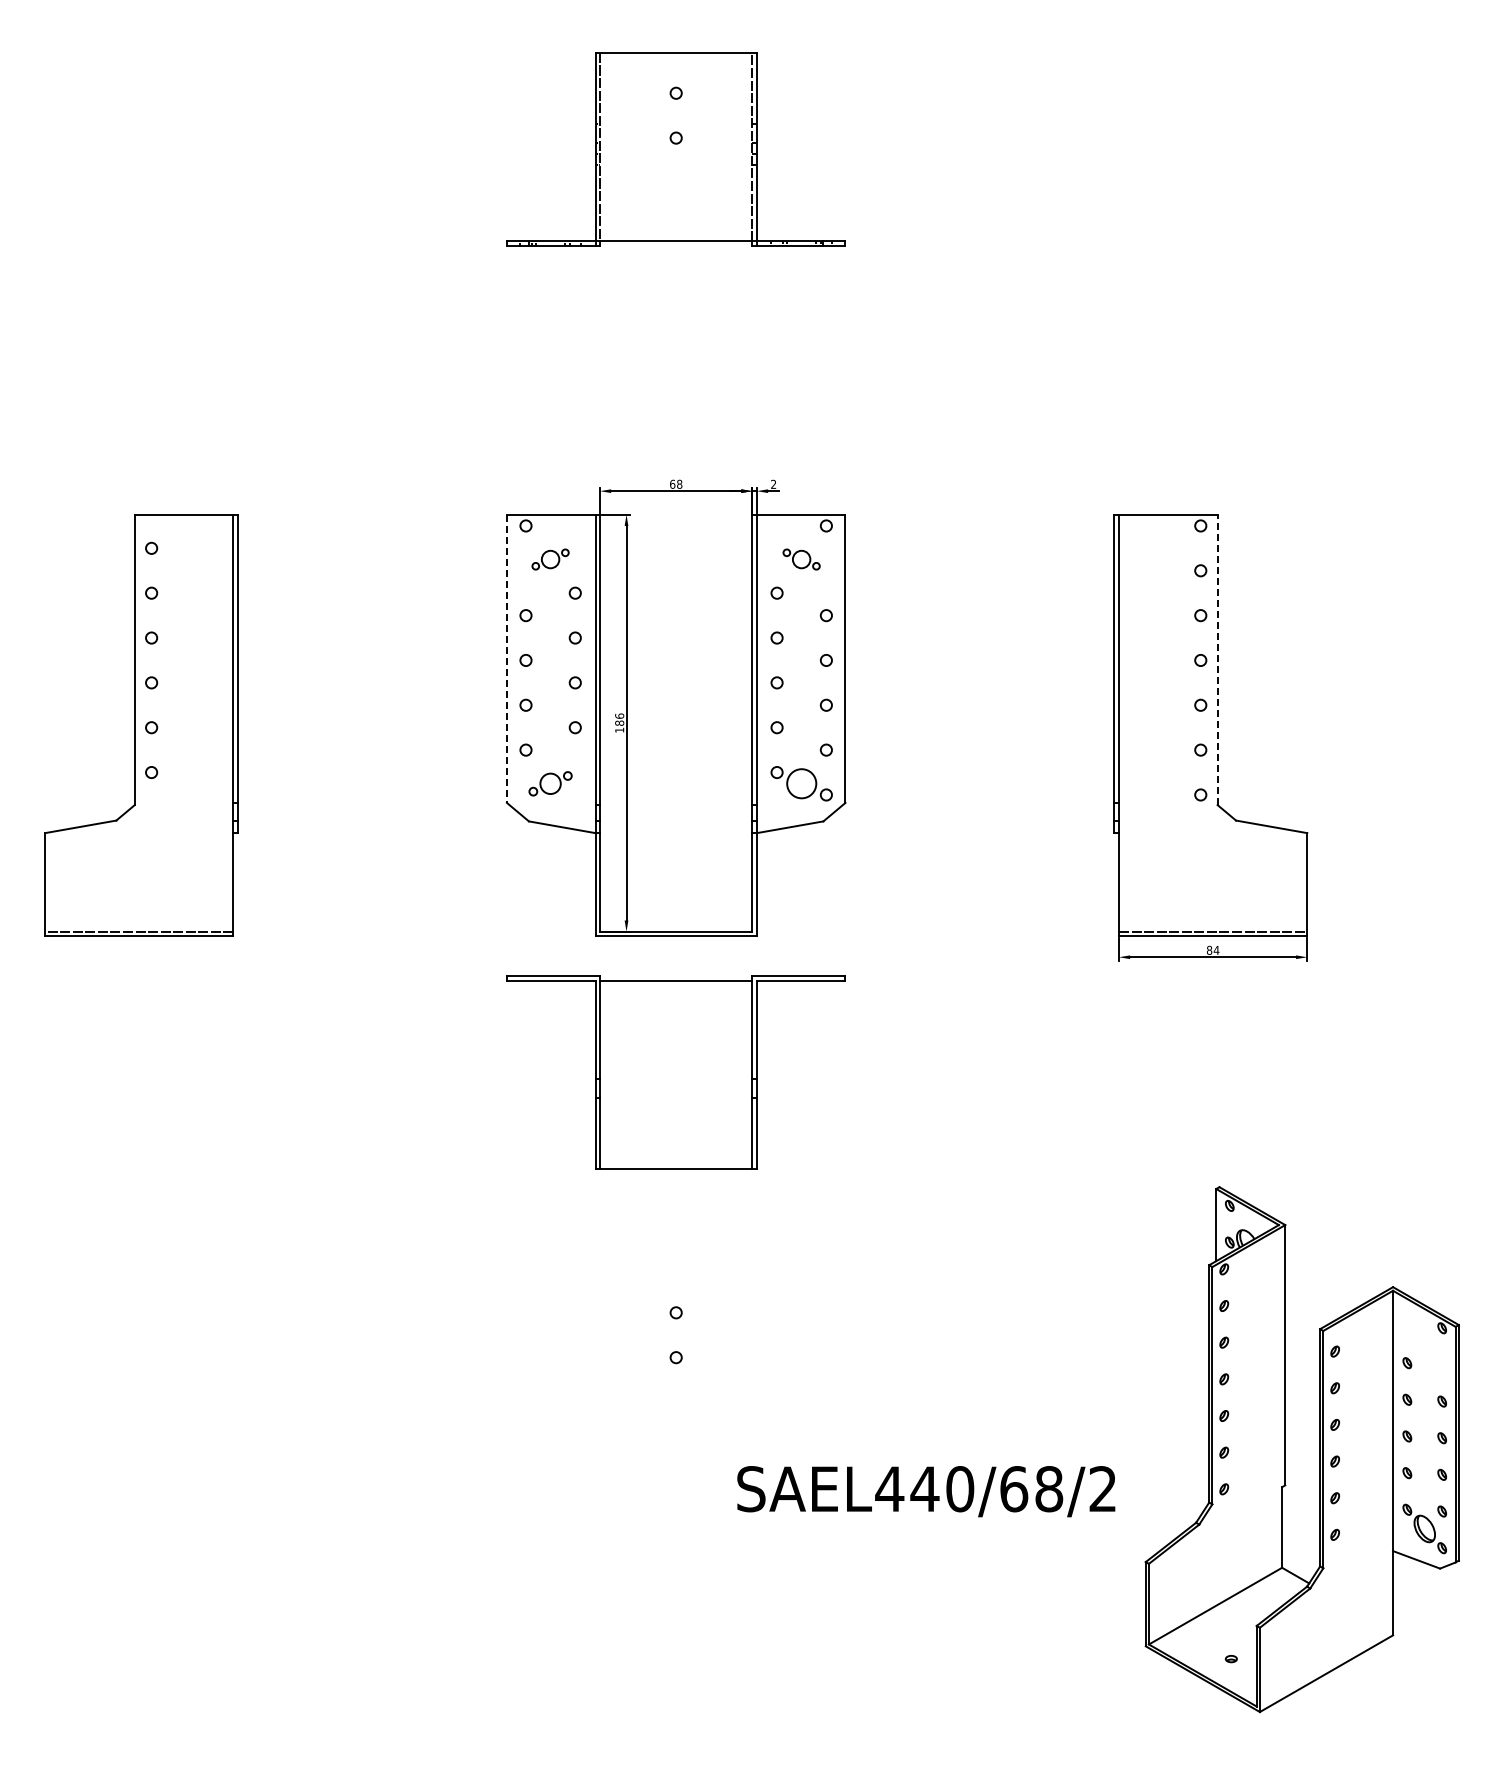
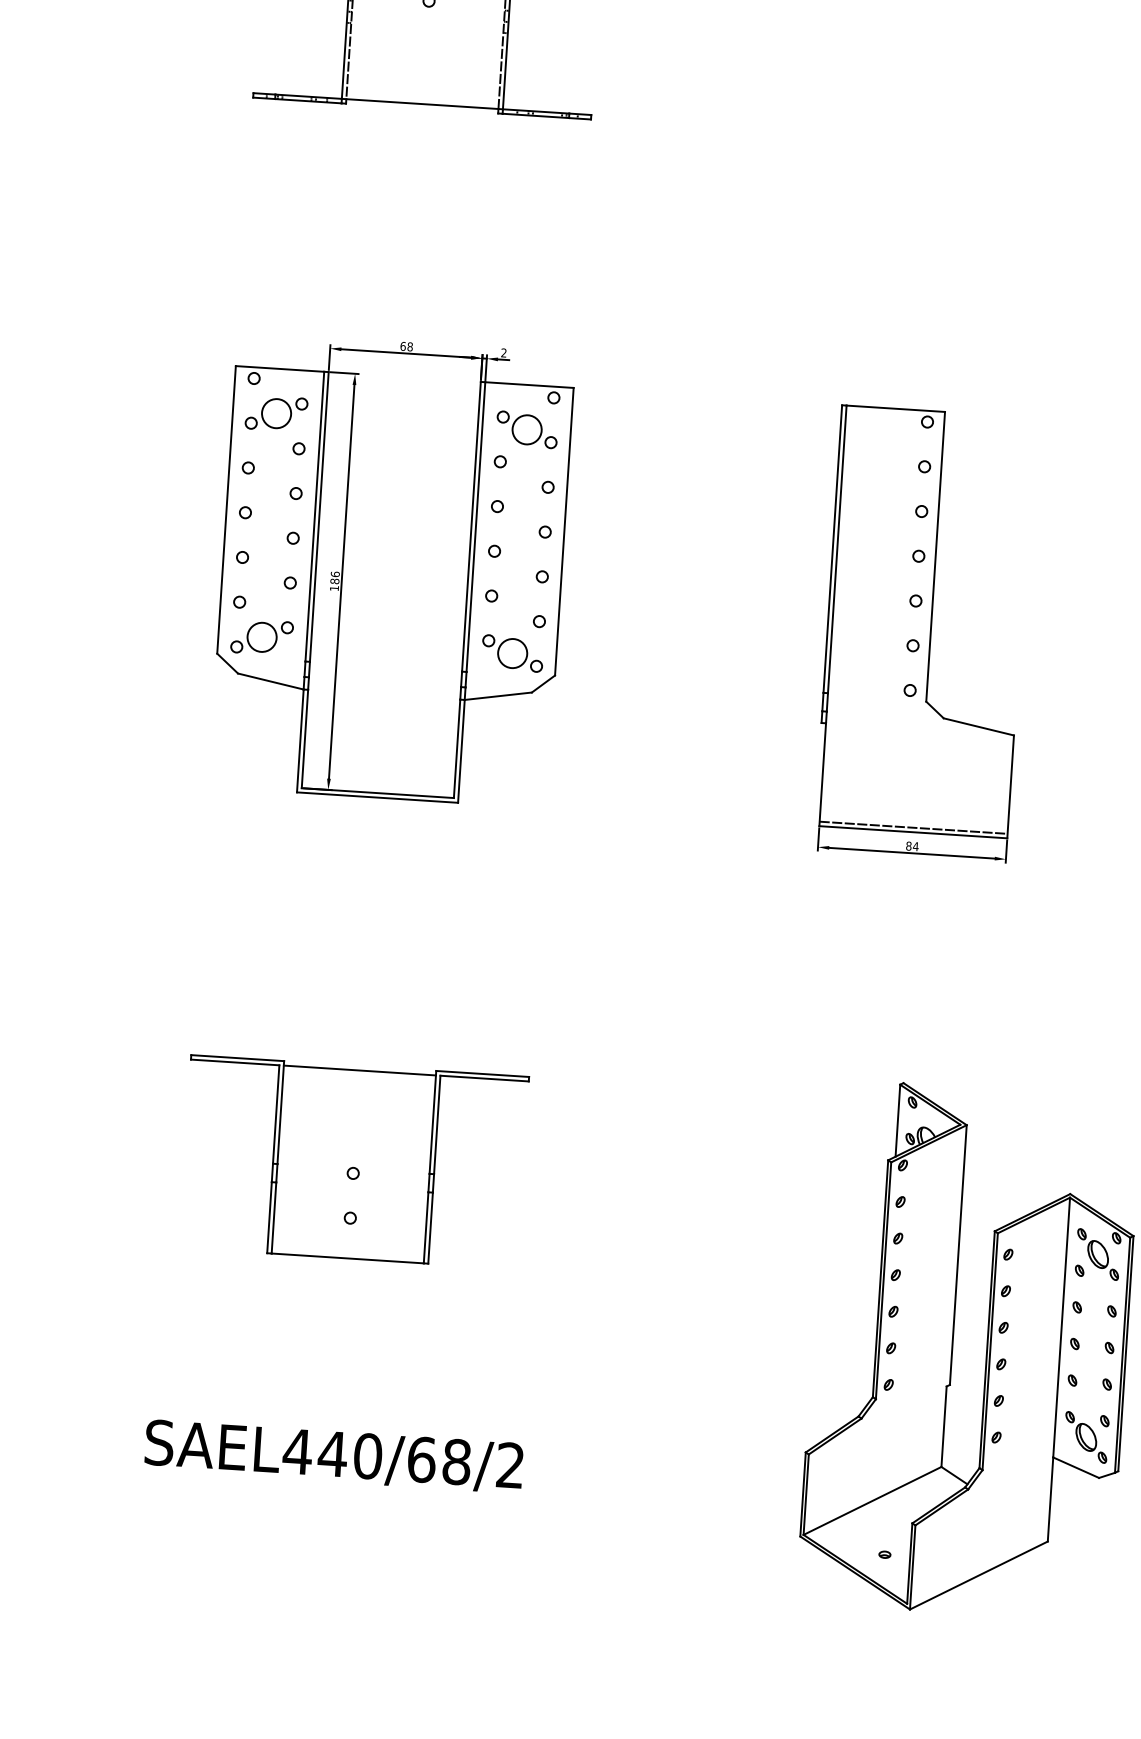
part: (550, 559) -> (276, 413), size x1.67
part: (801, 559) -> (526, 429), size x1.67
line: (506, 659) -> (226, 510), dashed -> solid
line: (1217, 659) -> (935, 556), dashed -> solid
part: (550, 783) -> (261, 637), size x1.43
part: (675, 1072) -> (353, 1162), moved
part: (1424, 1345) -> (1097, 1254), added
text: (926, 1491) -> (334, 1456), moved

